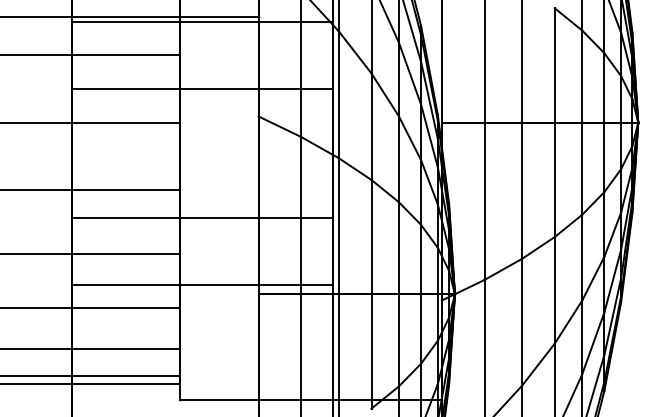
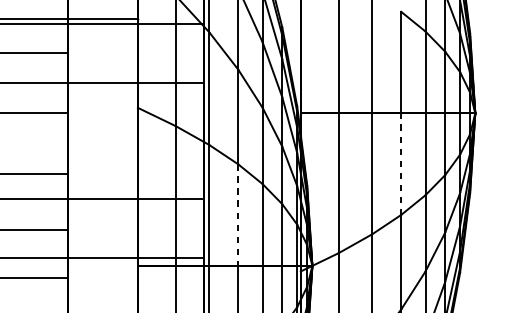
line: (554, 179) -> (400, 163), solid -> dashed
line: (371, 237) -> (238, 215), solid -> dashed

